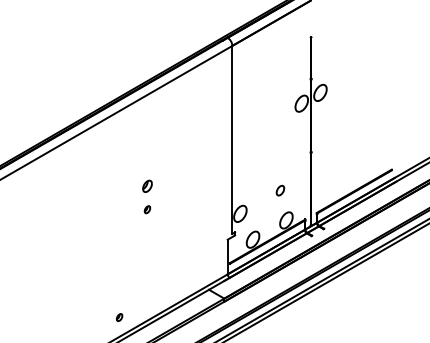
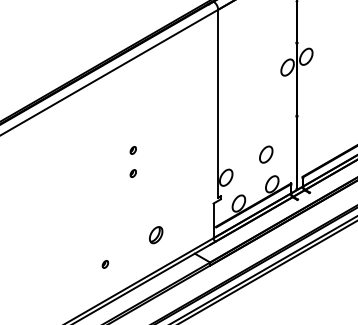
part: (147, 186) -> (133, 150), size x0.62
part: (280, 190) -> (266, 154), size x1.67
part: (170, 271) -> (156, 235), added
part: (119, 317) -> (105, 264), moved

